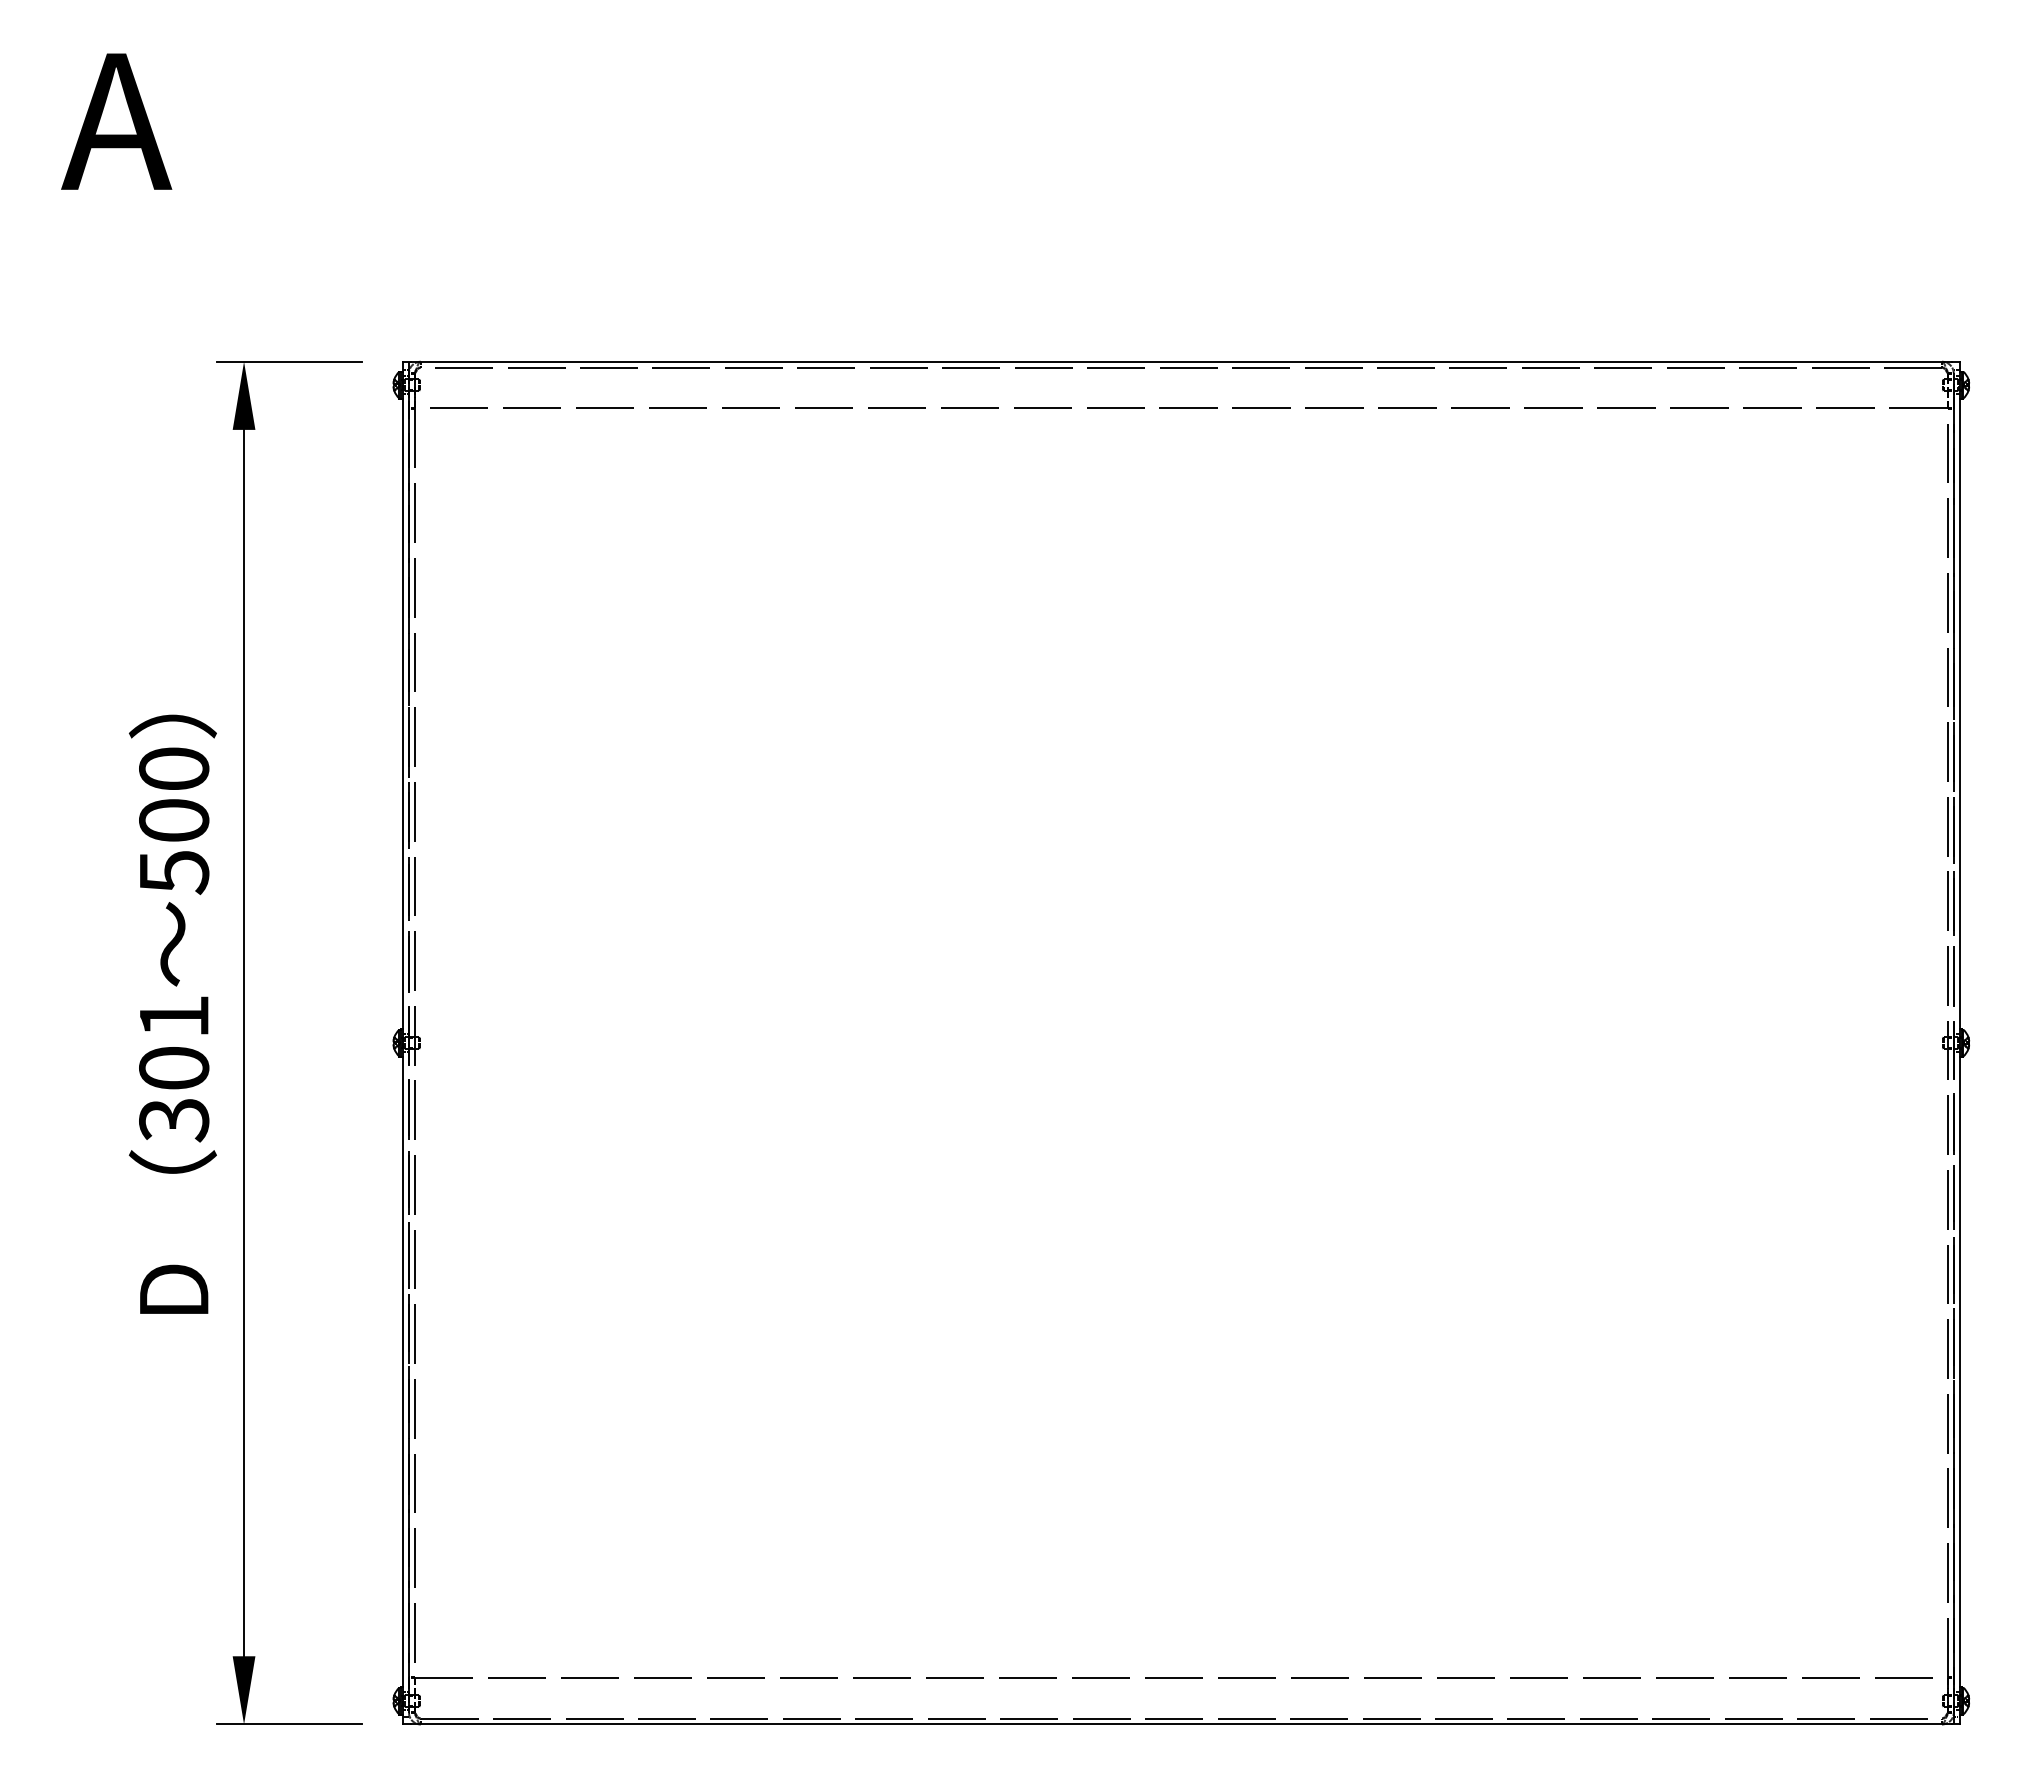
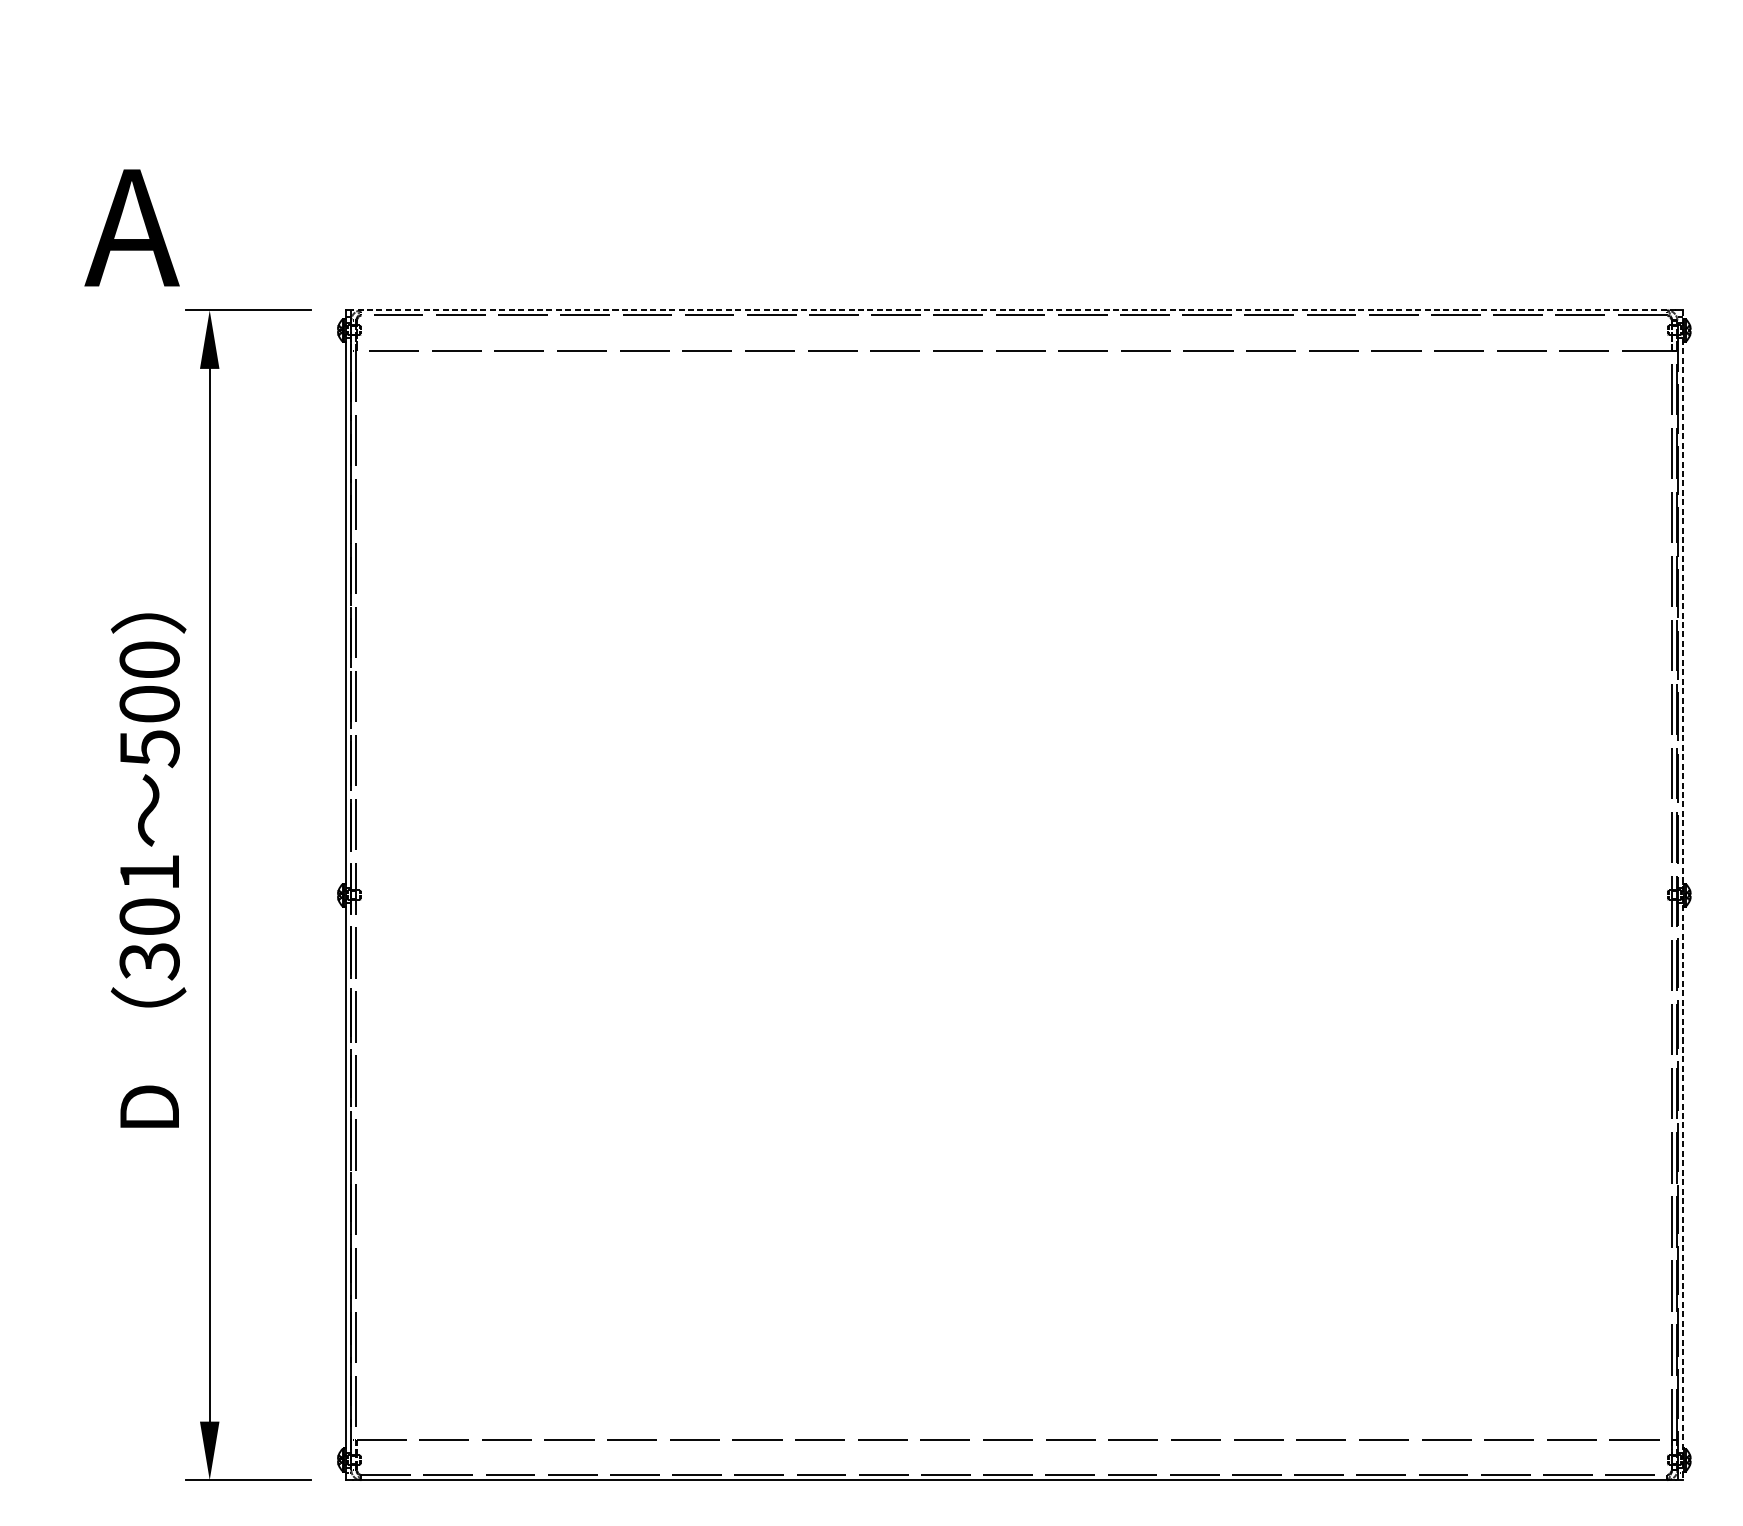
text: (116, 121) -> (131, 227), moved
line: (1181, 361) -> (1014, 310), solid -> dashed
line: (1960, 1043) -> (1683, 895), solid -> dashed

